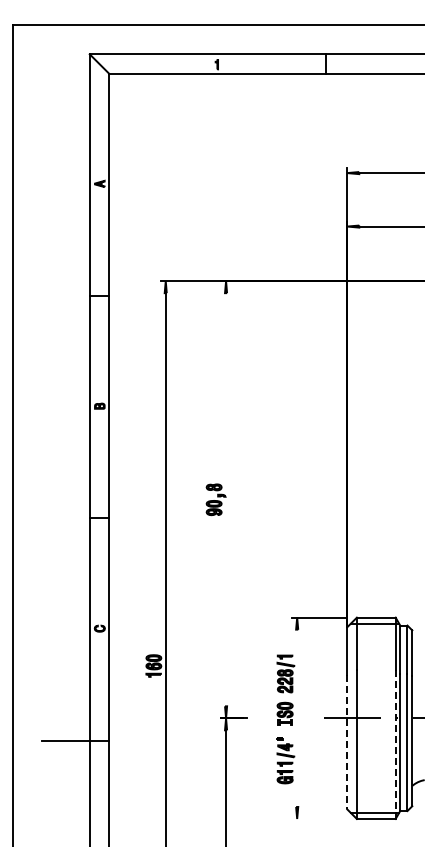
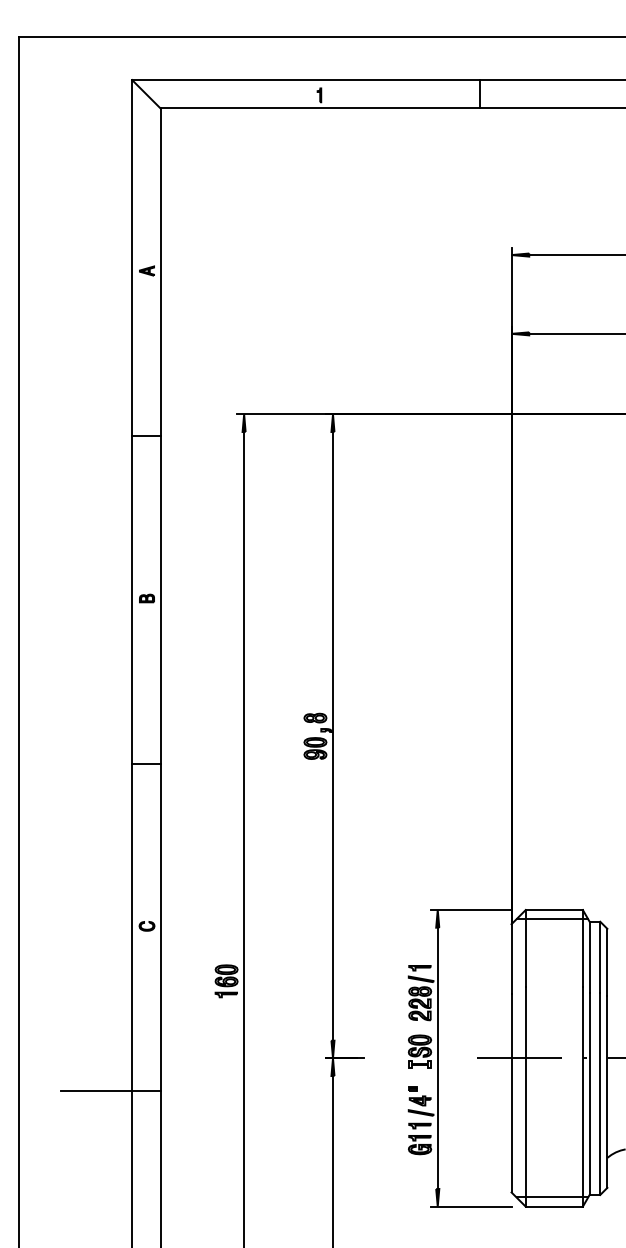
line: (226, 499) -> (333, 735), added
line: (297, 717) -> (438, 1057), added
line: (347, 742) -> (511, 1093), dashed -> solid
line: (395, 745) -> (582, 1098), dashed -> solid
line: (319, 818) -> (470, 1205), added

